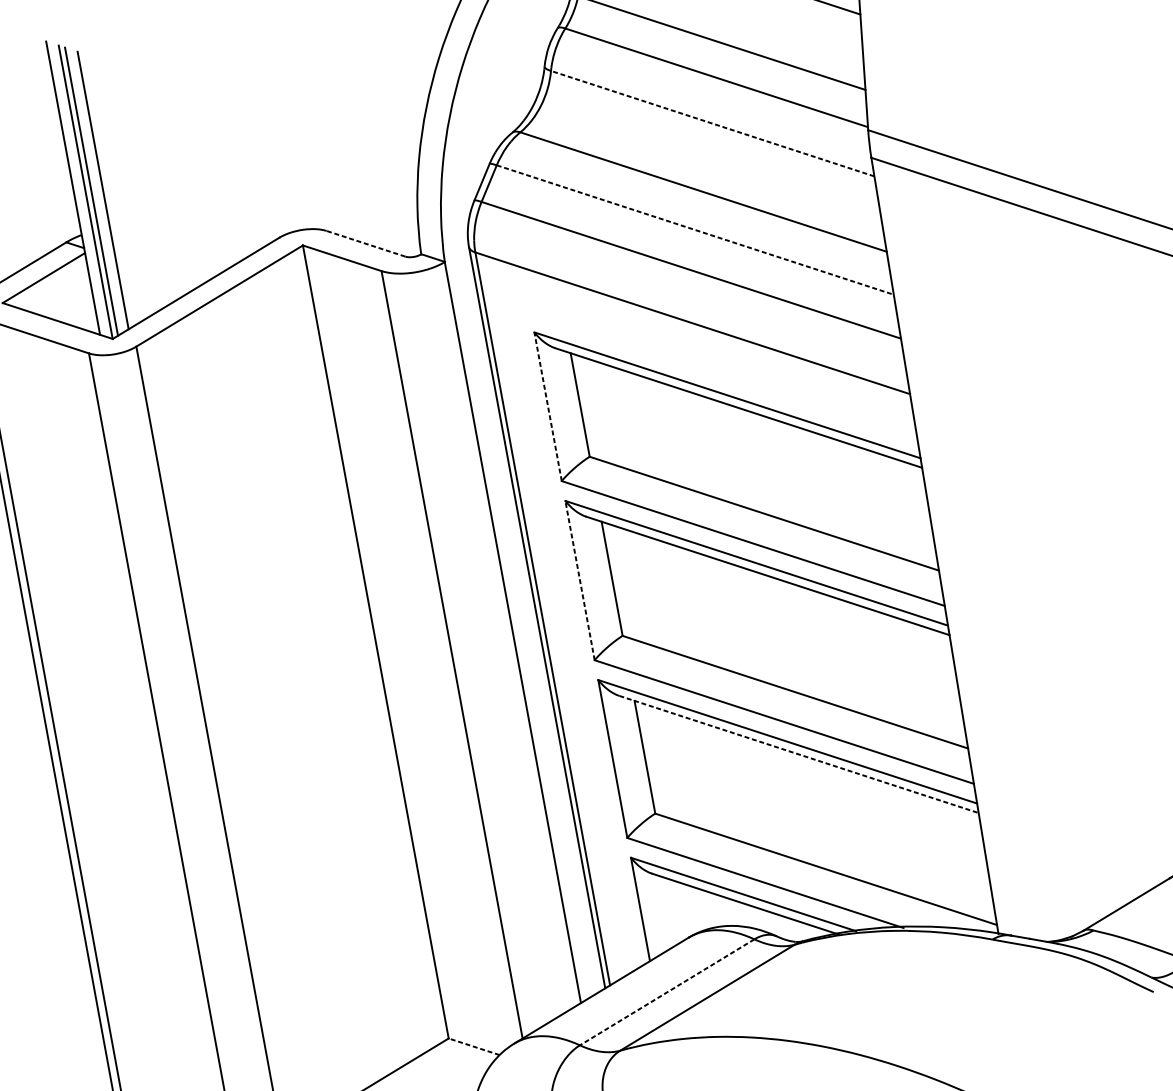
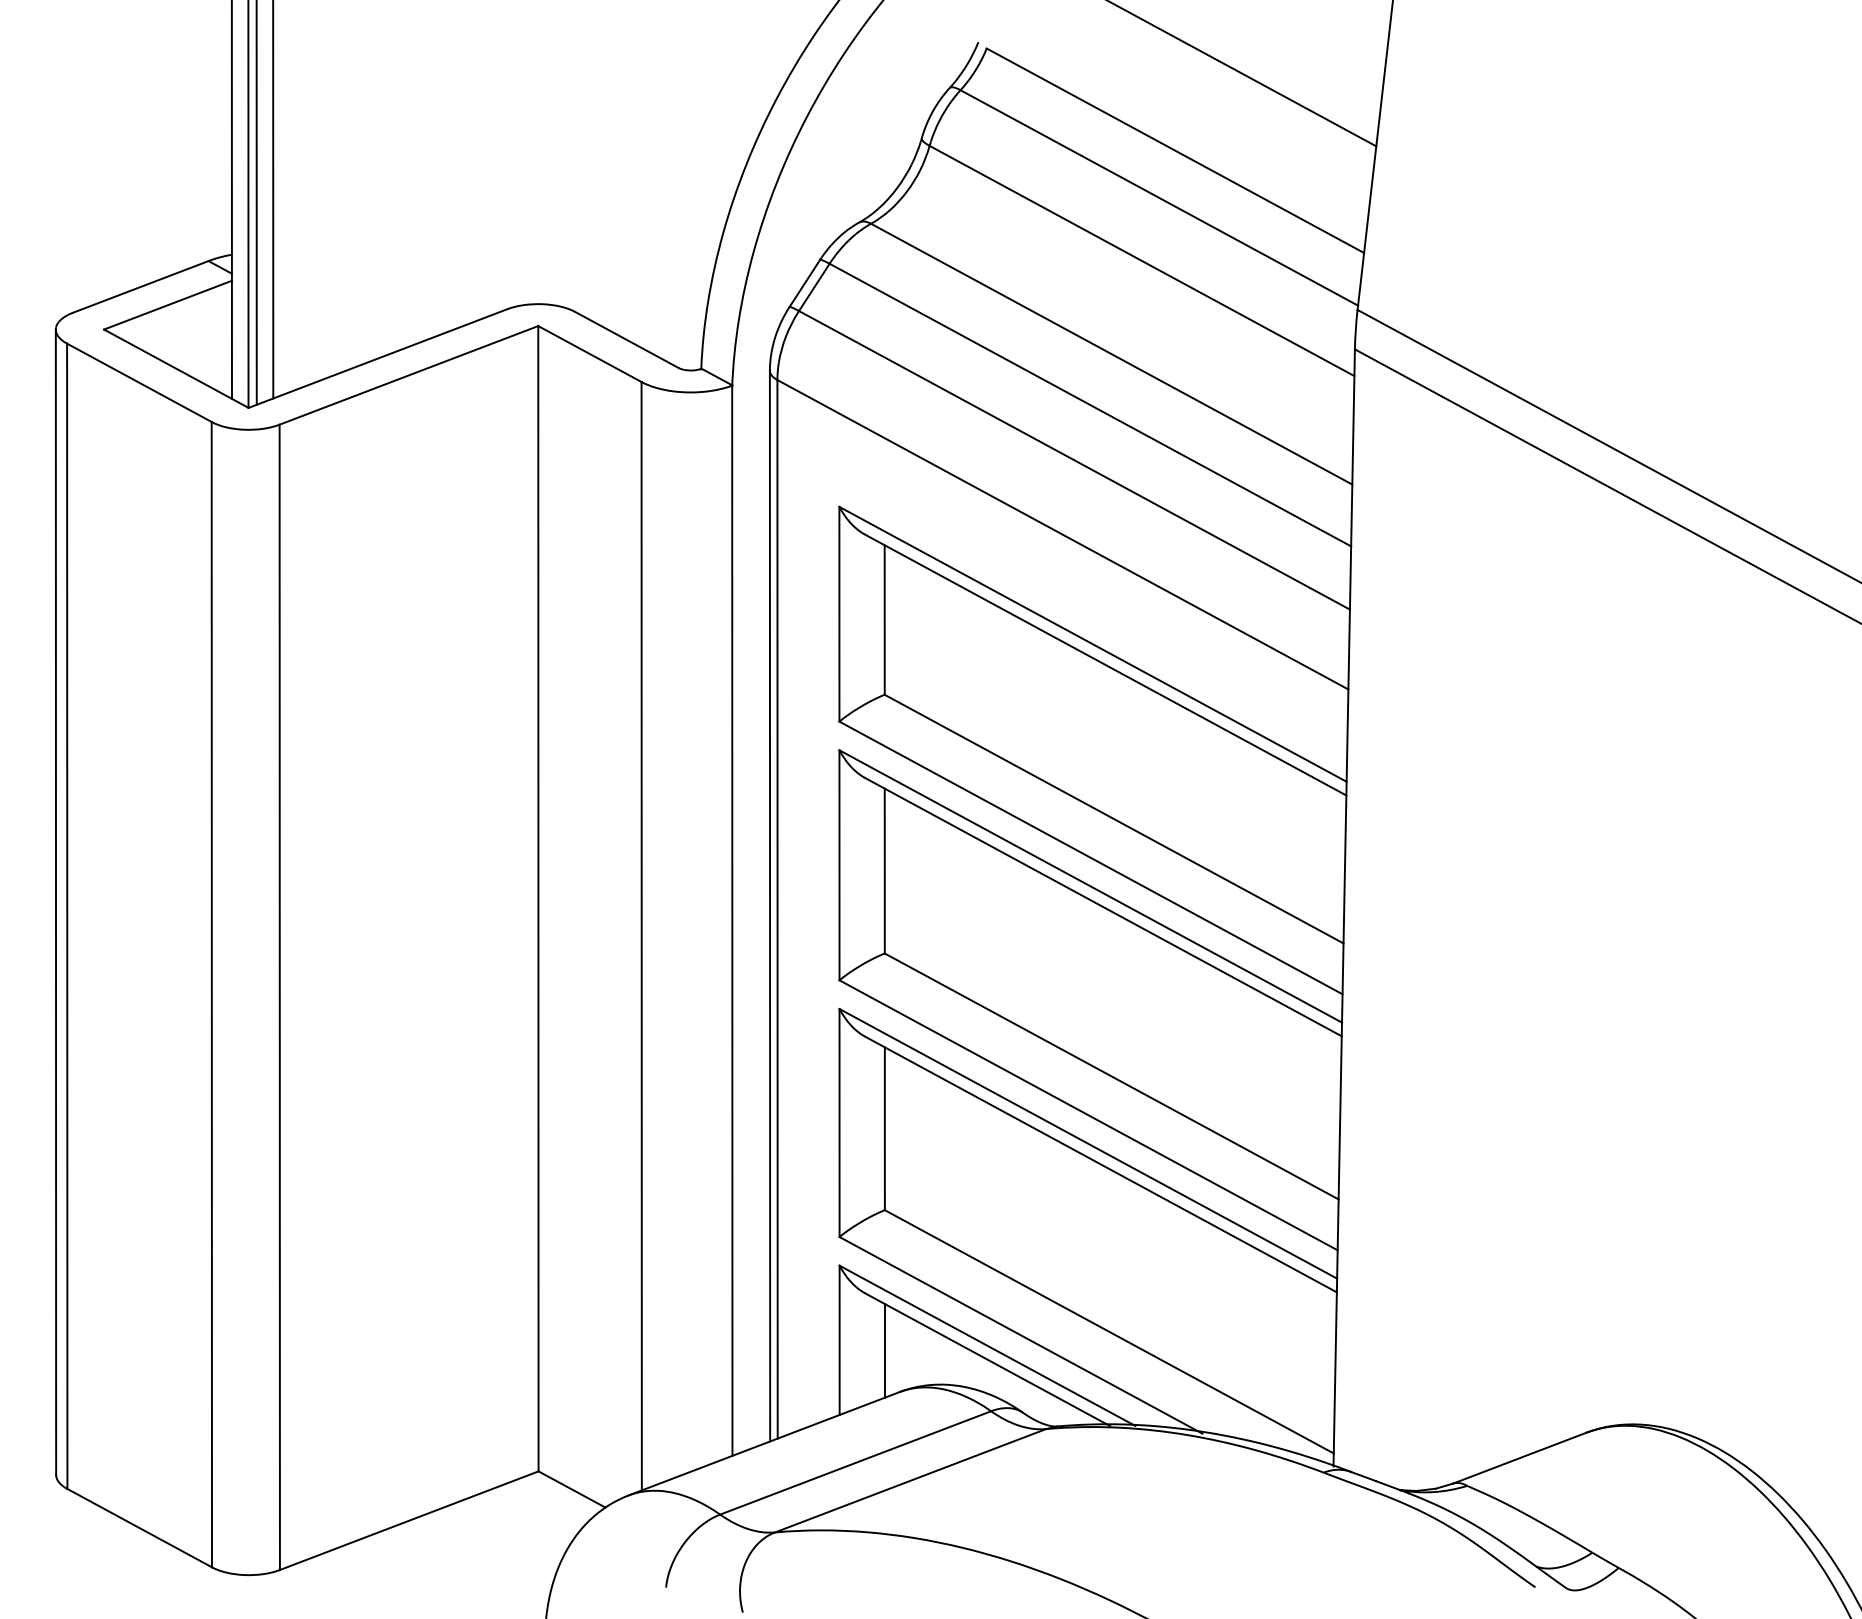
line: (712, 123) -> (1142, 260), dashed -> solid
line: (695, 230) -> (1090, 405), dashed -> solid
line: (365, 243) -> (626, 339), dashed -> solid
line: (548, 406) -> (839, 613), dashed -> solid
line: (579, 580) -> (839, 864), dashed -> solid
line: (799, 754) -> (1101, 1164), dashed -> solid
line: (672, 910) -> (884, 1350), added
line: (667, 992) -> (855, 1462), dashed -> solid
line: (473, 1046) -> (571, 1489), dashed -> solid

